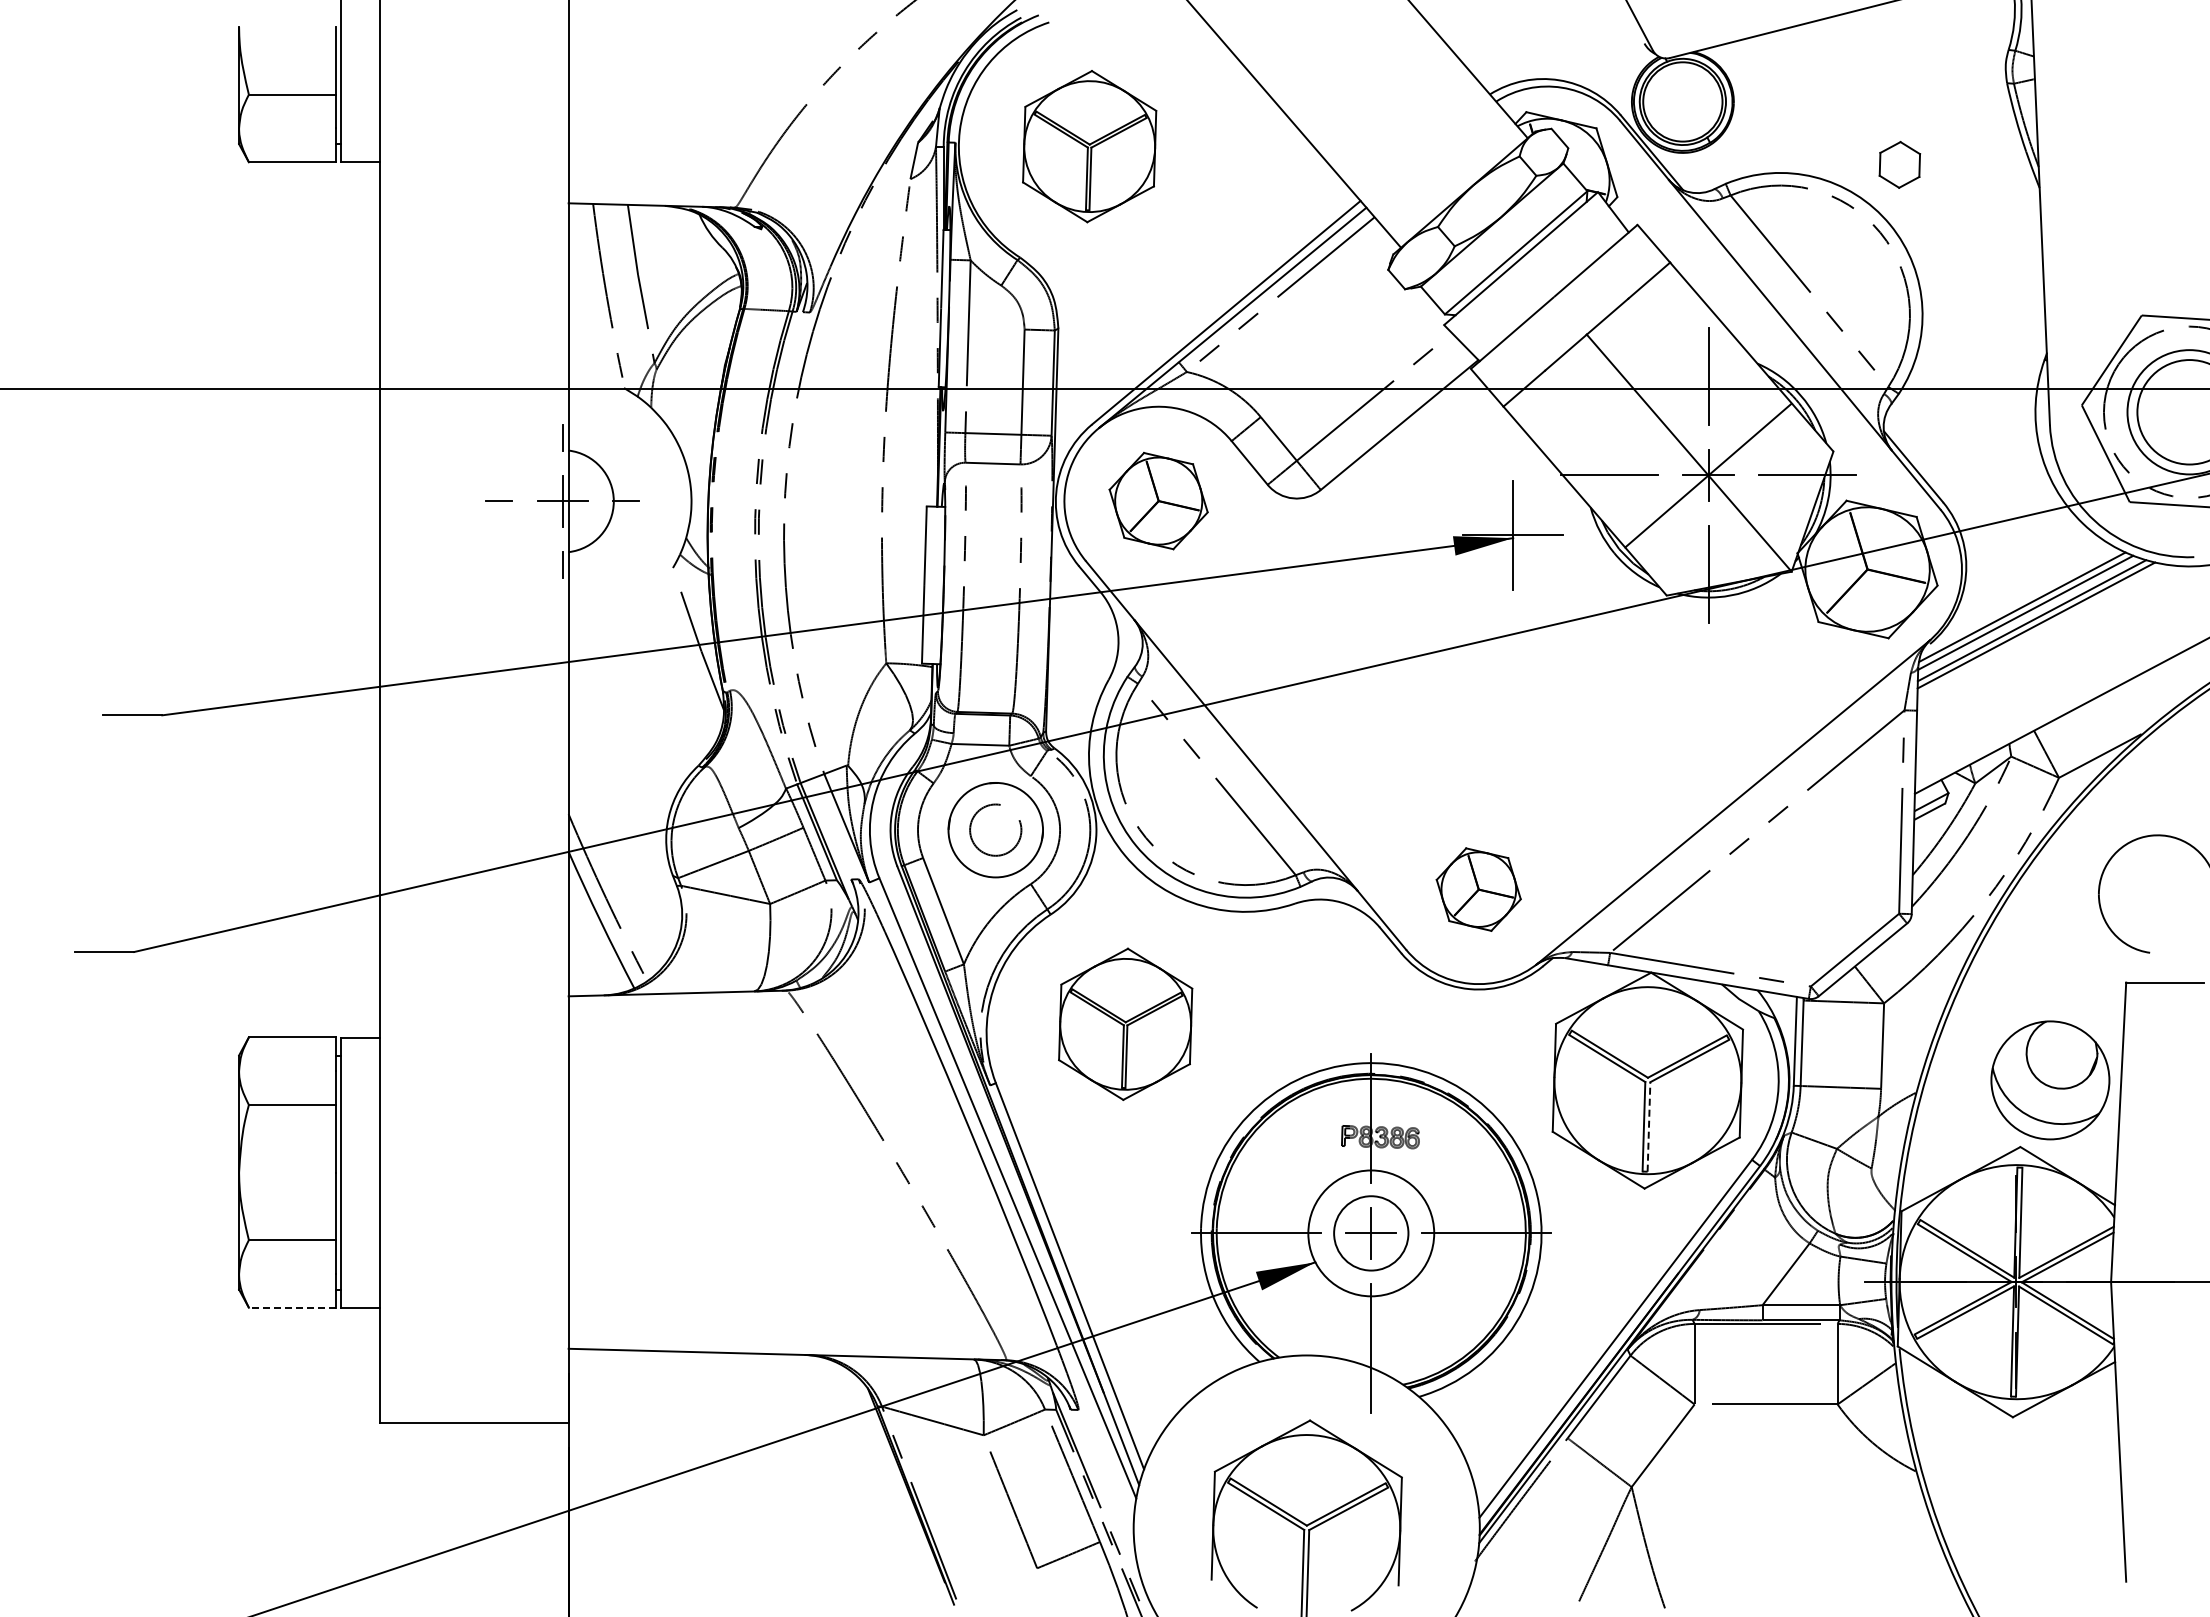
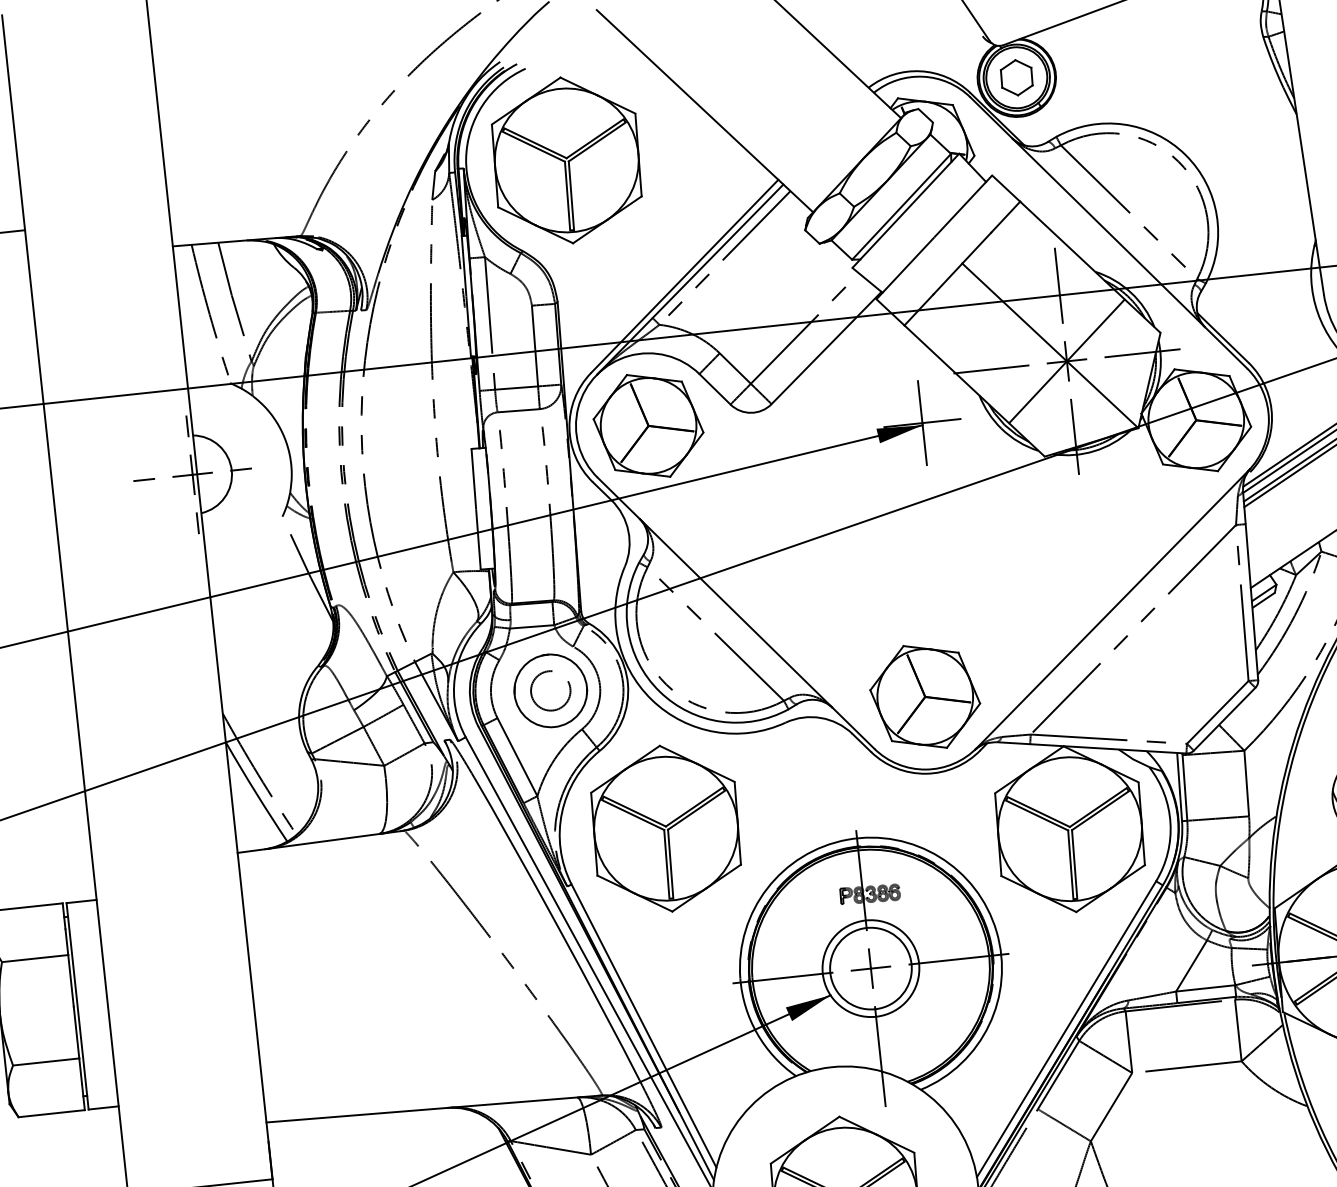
part: (1089, 146) -> (566, 160), size x1.43
part: (1899, 164) -> (1016, 77), moved
part: (1158, 500) -> (648, 425), size x1.43
part: (1478, 889) -> (924, 696), size x1.67
part: (1125, 1024) -> (665, 828), size x1.43
line: (1648, 1126) -> (1074, 864), dashed -> solid
circle: (1371, 1233) -> (871, 968), size x1.43
line: (291, 1307) -> (51, 1113), dashed -> solid

